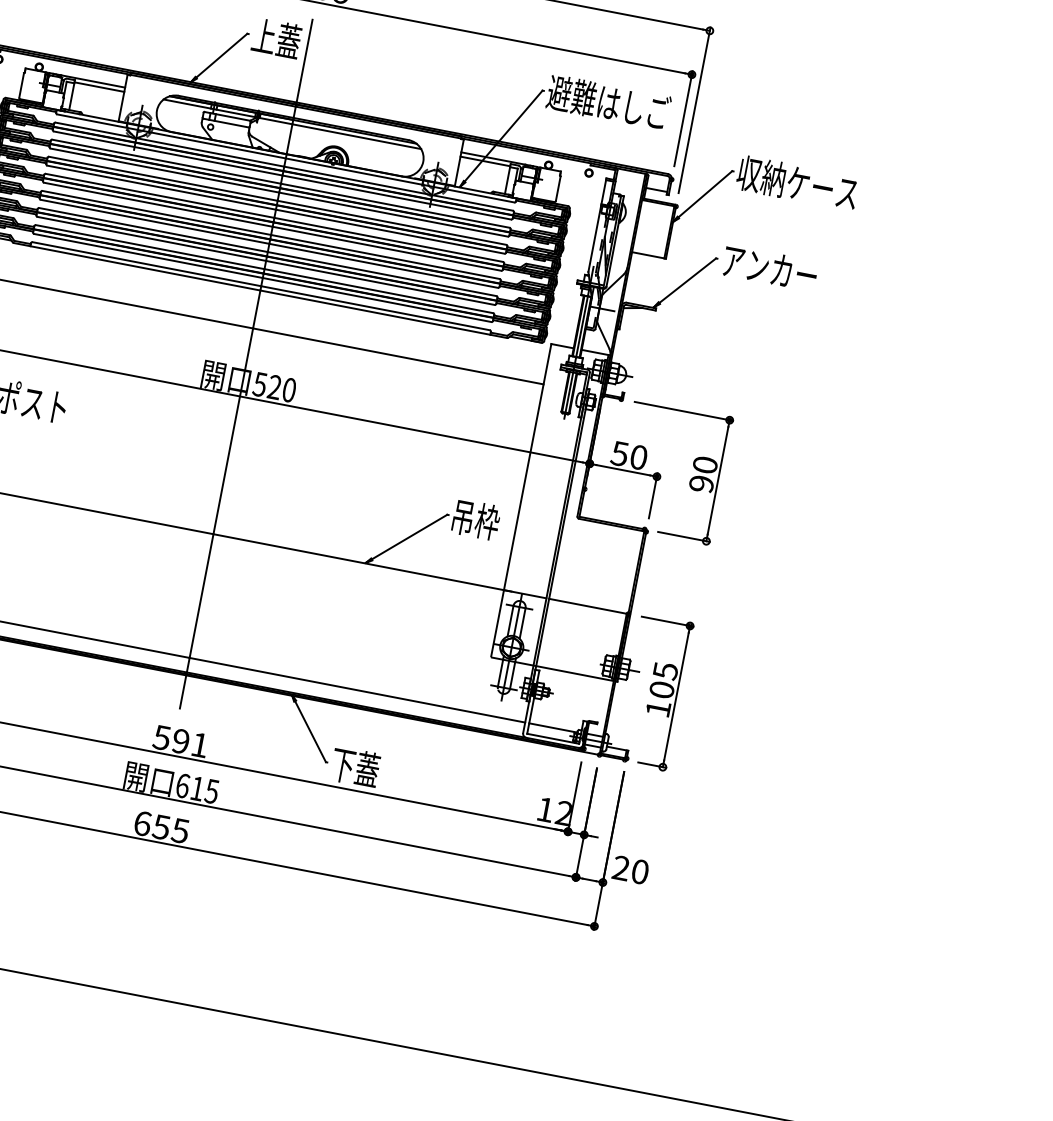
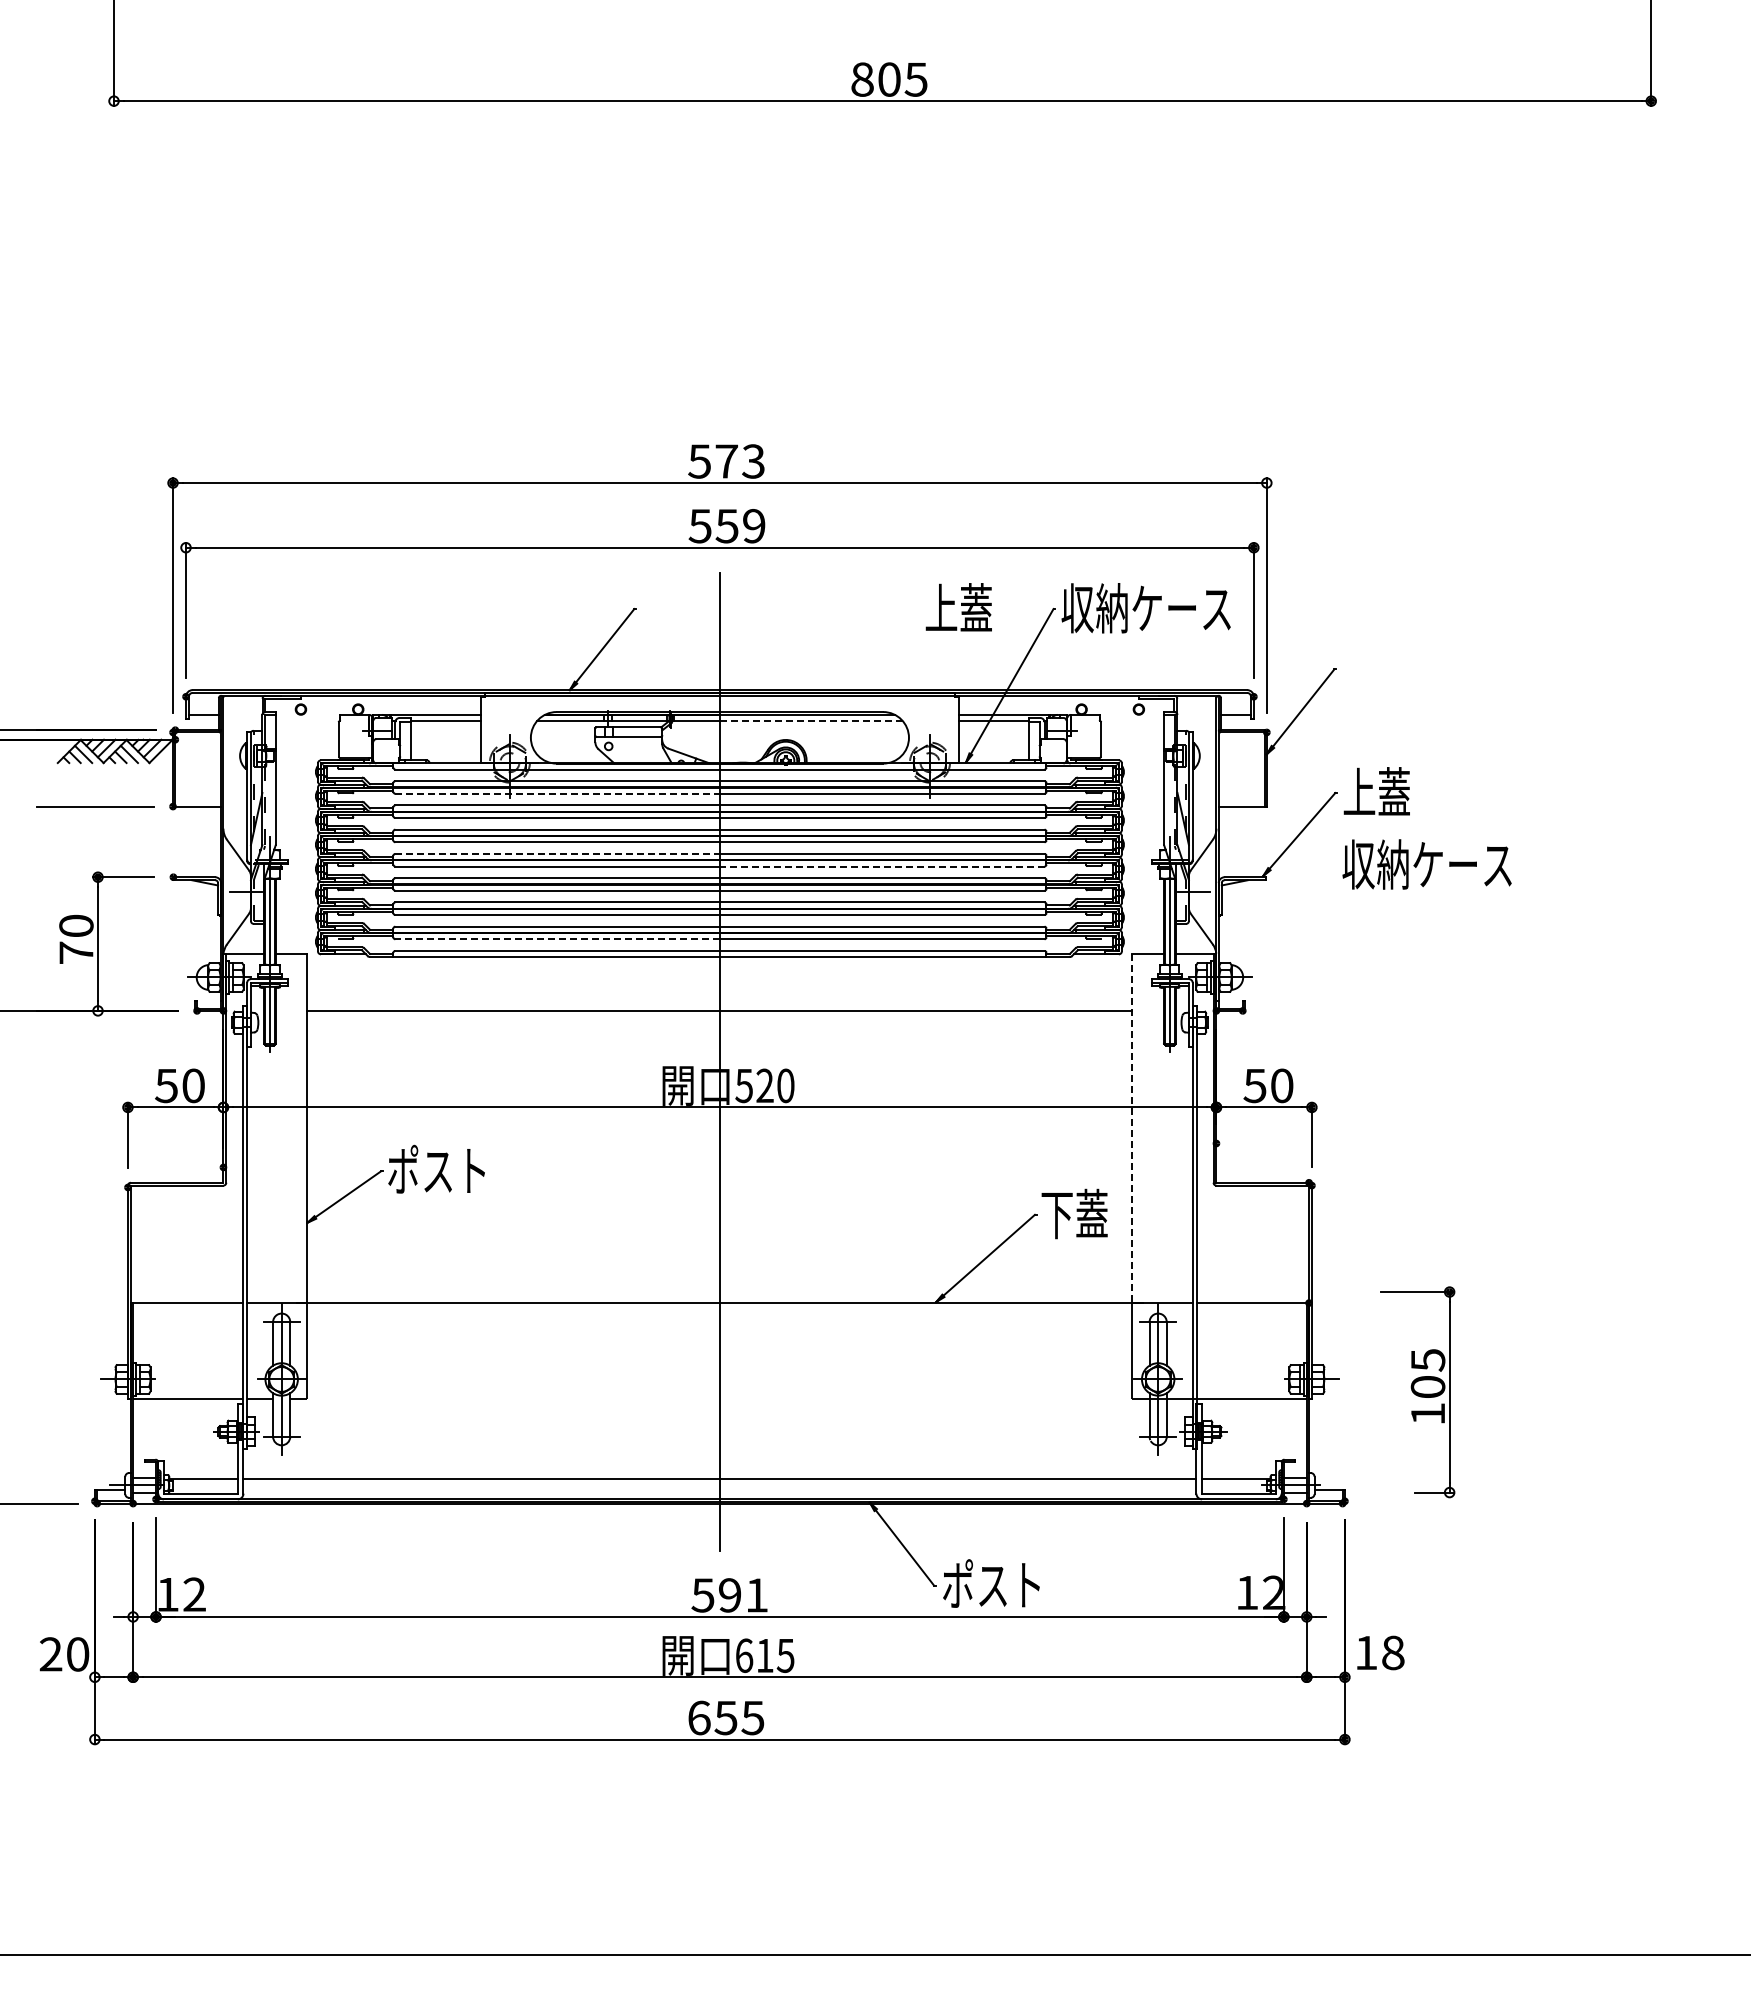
text: (276, 38) -> (958, 607), moved
text: (608, 103) -> (1147, 608), 避難はしご -> 収納ケース
line: (356, 137) -> (811, 721), solid -> dashed
line: (168, 153) -> (558, 793), solid -> dashed
text: (797, 183) -> (1426, 864), moved
line: (160, 195) -> (558, 853), solid -> dashed
line: (386, 248) -> (881, 866), solid -> dashed
line: (148, 256) -> (557, 939), solid -> dashed
text: (769, 267) -> (1410, 791), アンカー -> 上蓋
line: (527, 467) -> (1132, 1128), solid -> dashed
part: (690, 479) -> (1358, 1102), removed
text: (475, 519) -> (1074, 1213), 吊枠 -> 下蓋
part: (653, 692) -> (1417, 1392), moved
text: (365, 769) -> (990, 1584), 下蓋 -> ポスト
text: (630, 869) -> (1379, 1652), 20 -> 18

